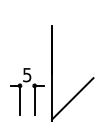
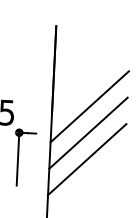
line: (72, 69) -> (89, 106), added
line: (72, 83) -> (88, 131), added

